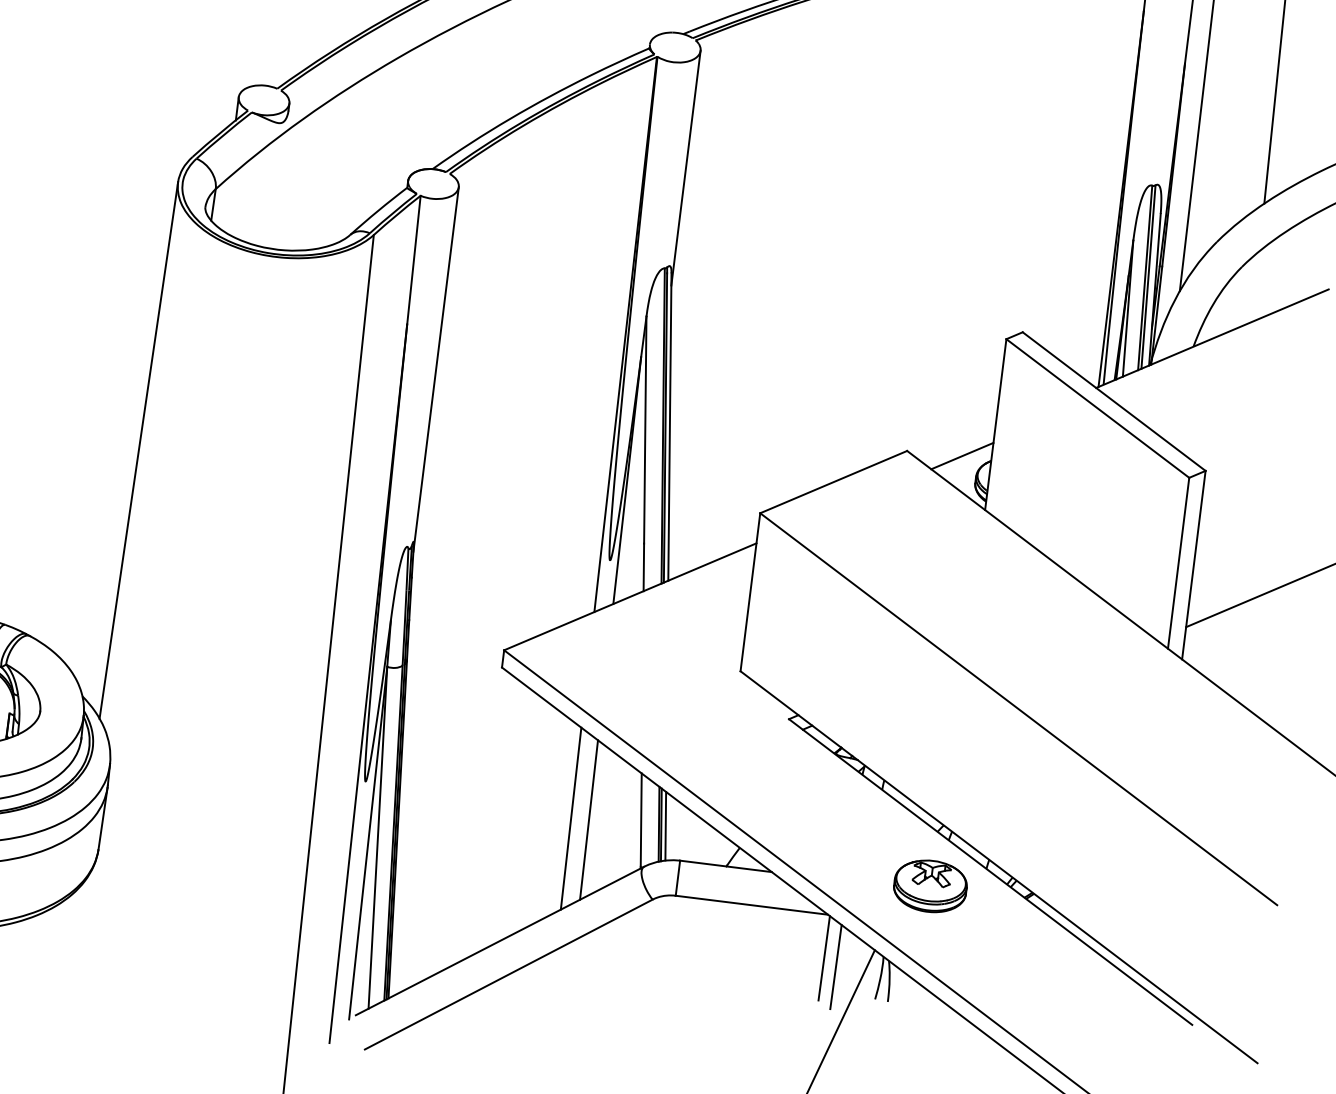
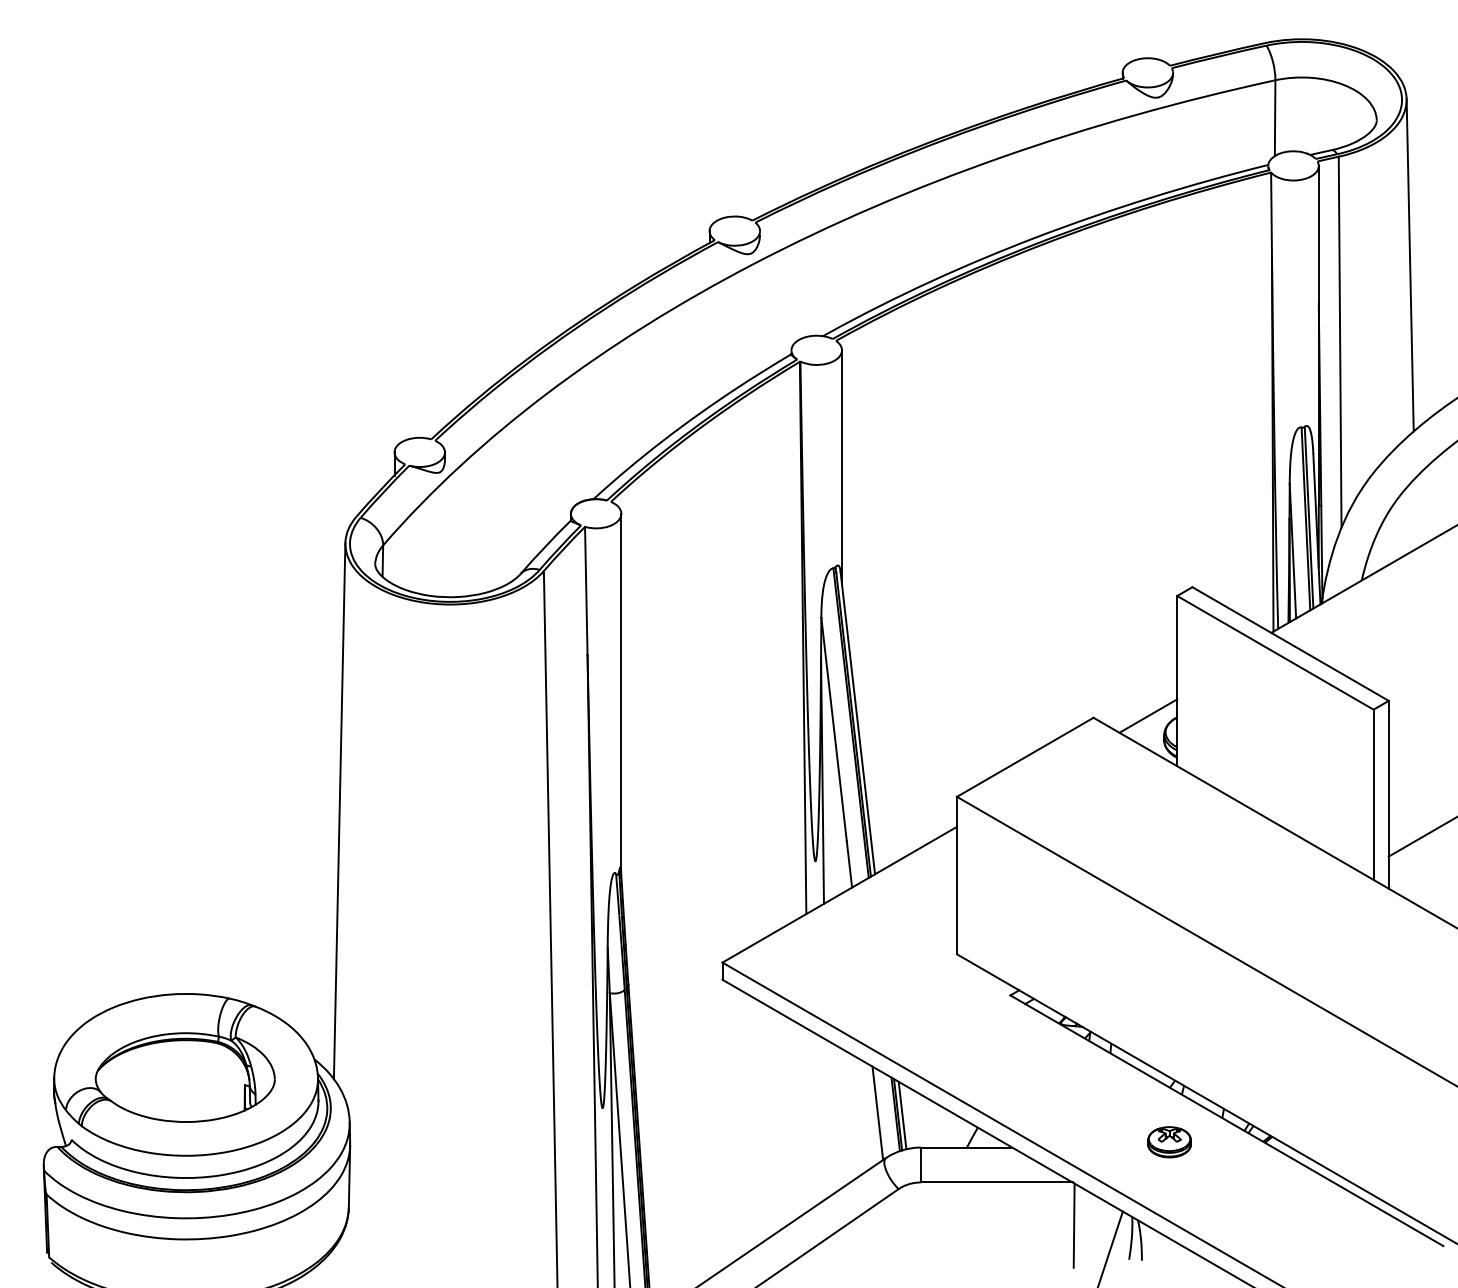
line: (570, 818) -> (808, 1119), removed
line: (589, 819) -> (826, 1118), removed
part: (930, 886) -> (1169, 1142), size x0.6
line: (835, 966) -> (1086, 1232), removed

